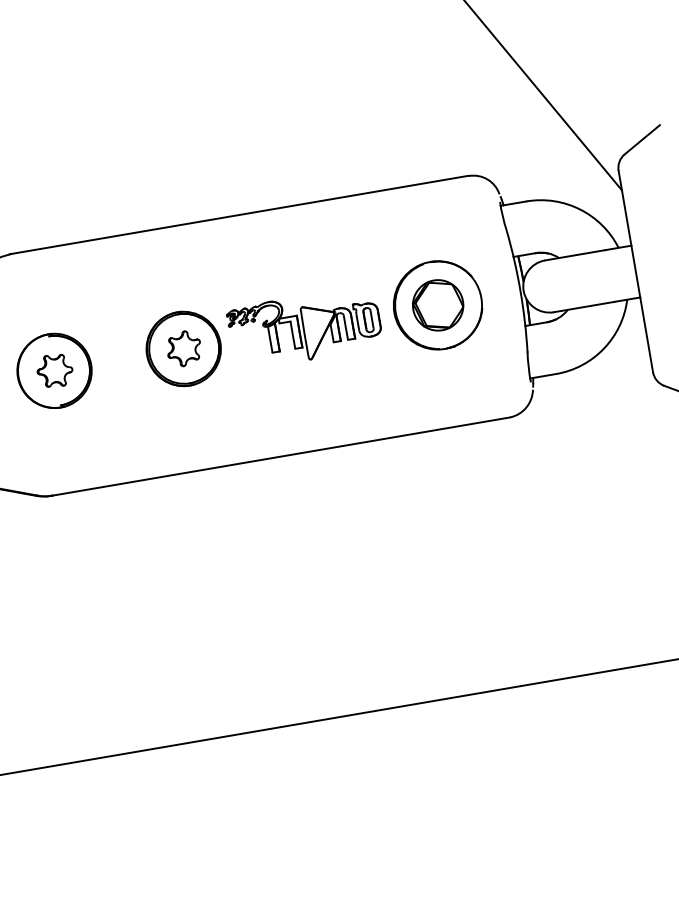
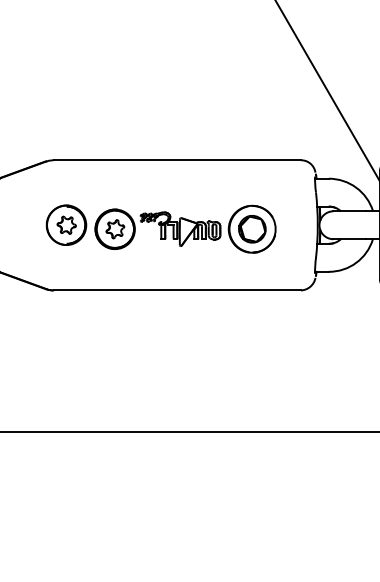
part: (313, 325) -> (185, 228), moved

